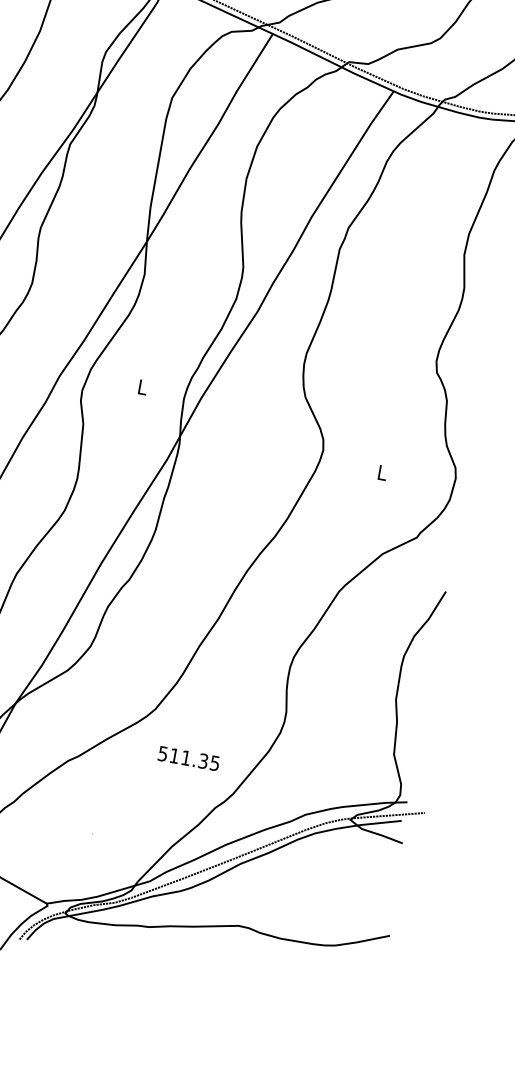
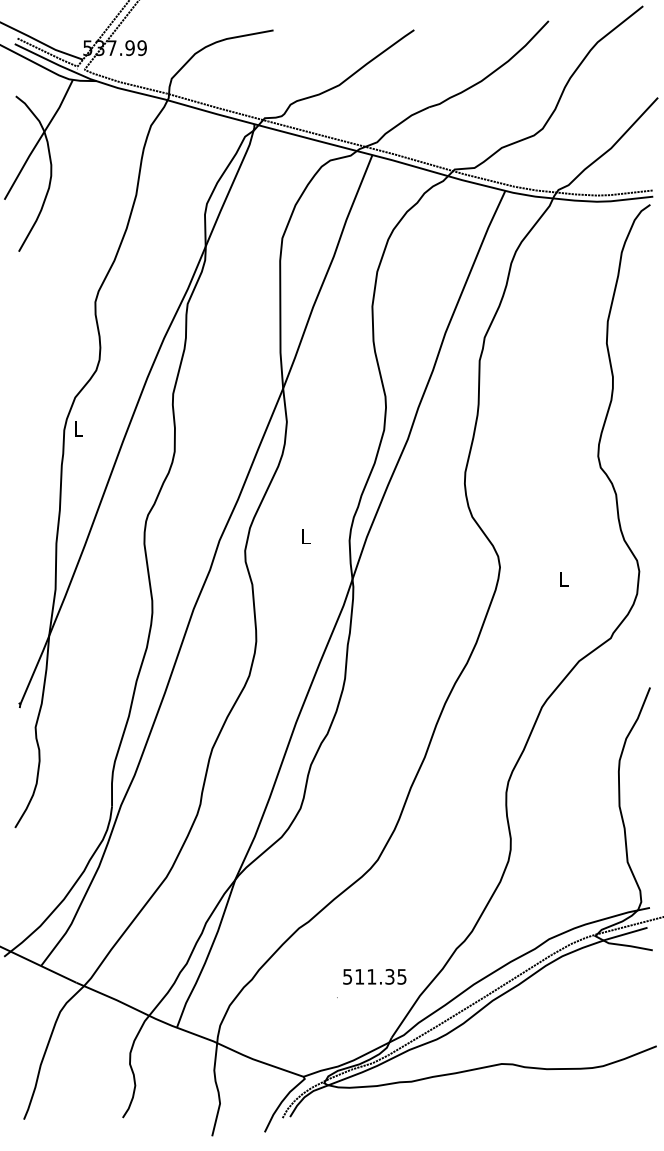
text: (188, 758) -> (374, 976), moved

